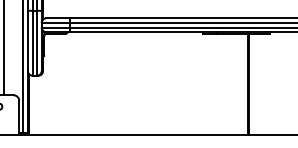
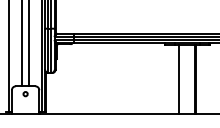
line: (223, 83) -> (178, 78), added

